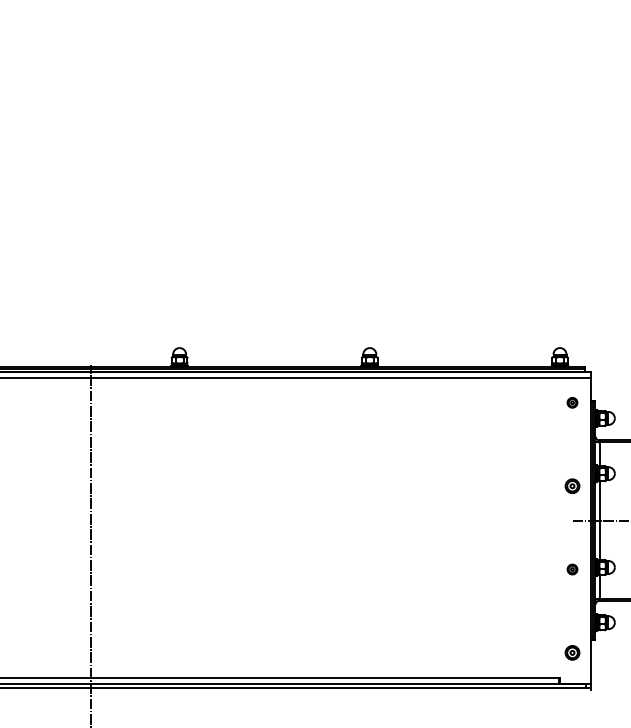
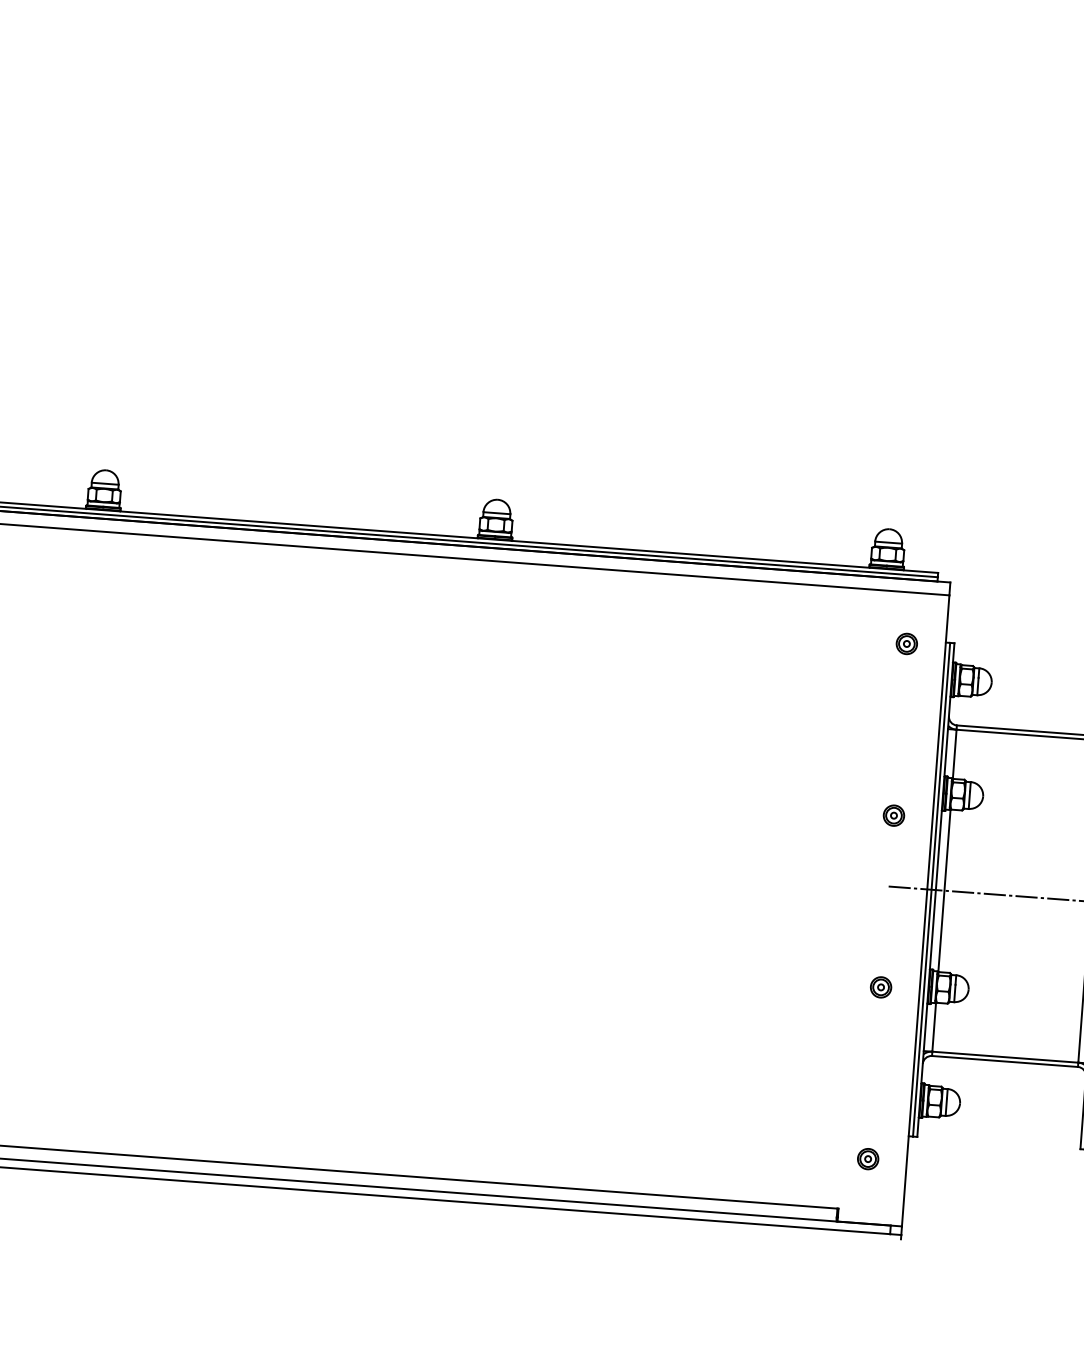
part: (572, 485) -> (894, 814), size x0.71
part: (572, 652) -> (868, 1158), size x0.71

